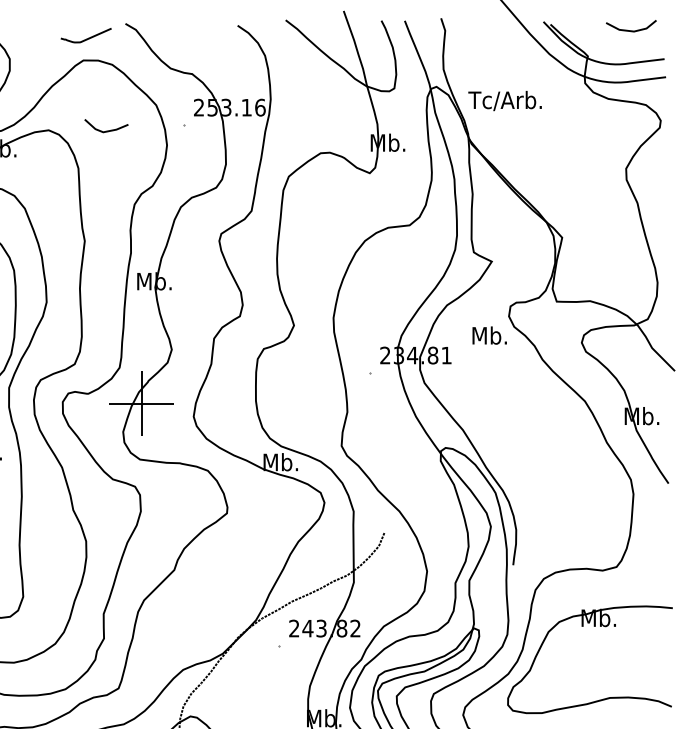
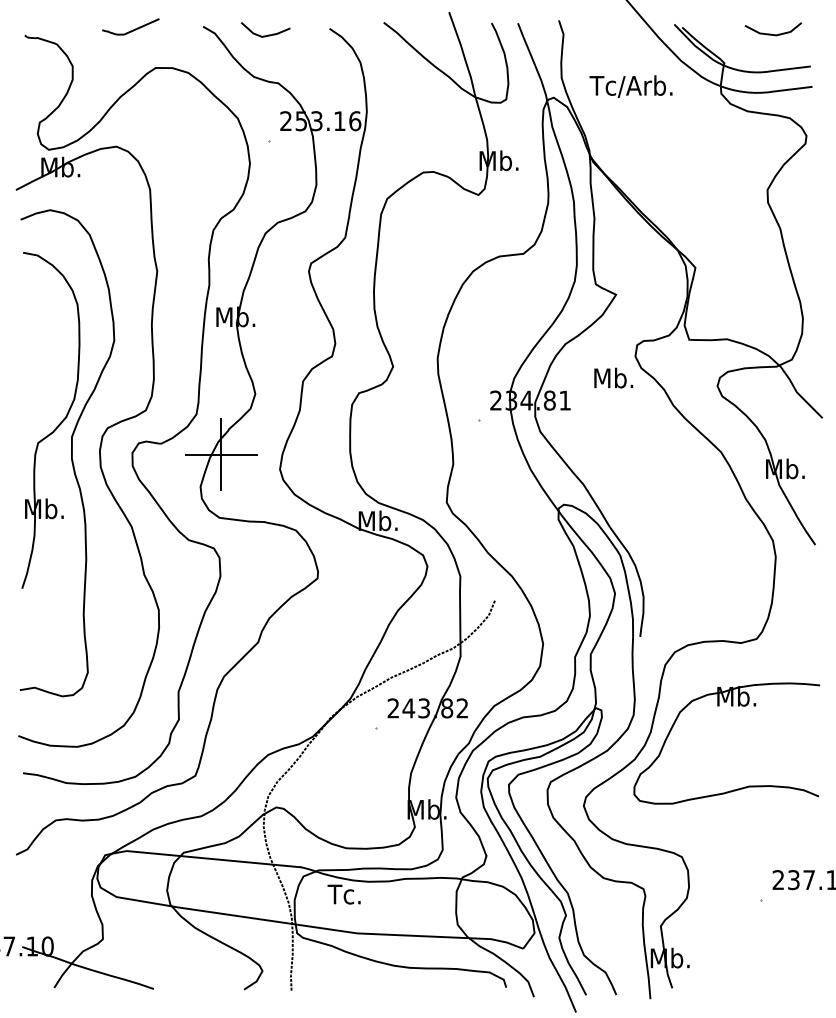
curve: (87, 37) -> (132, 29), moved
text: (504, 100) -> (630, 86), moved
line: (108, 130) -> (268, 34), moved

